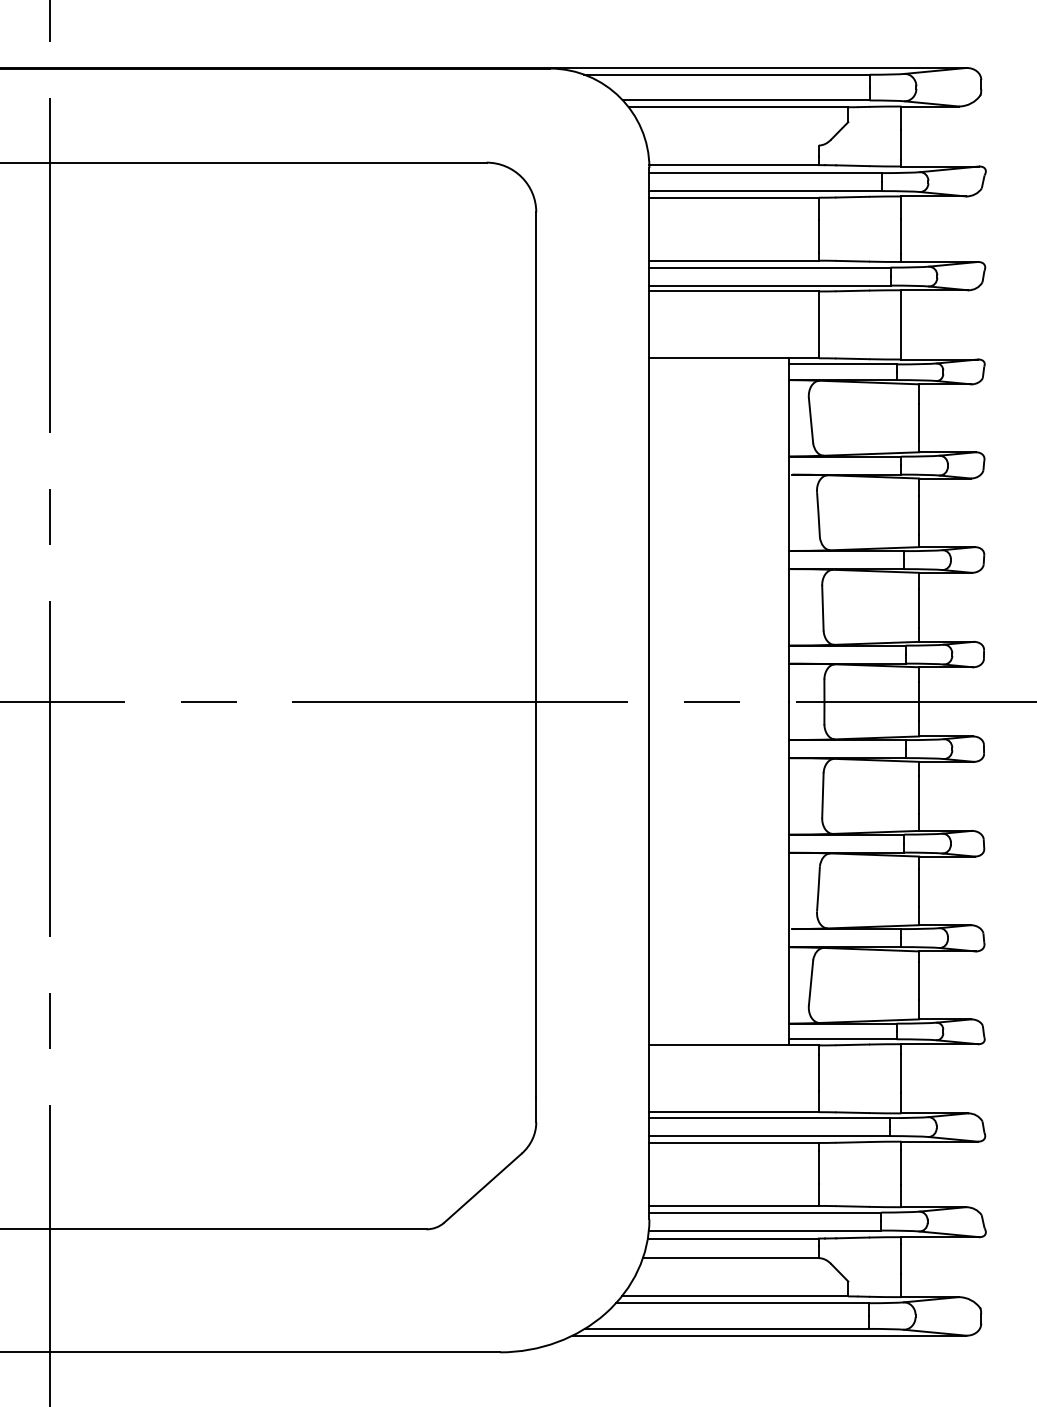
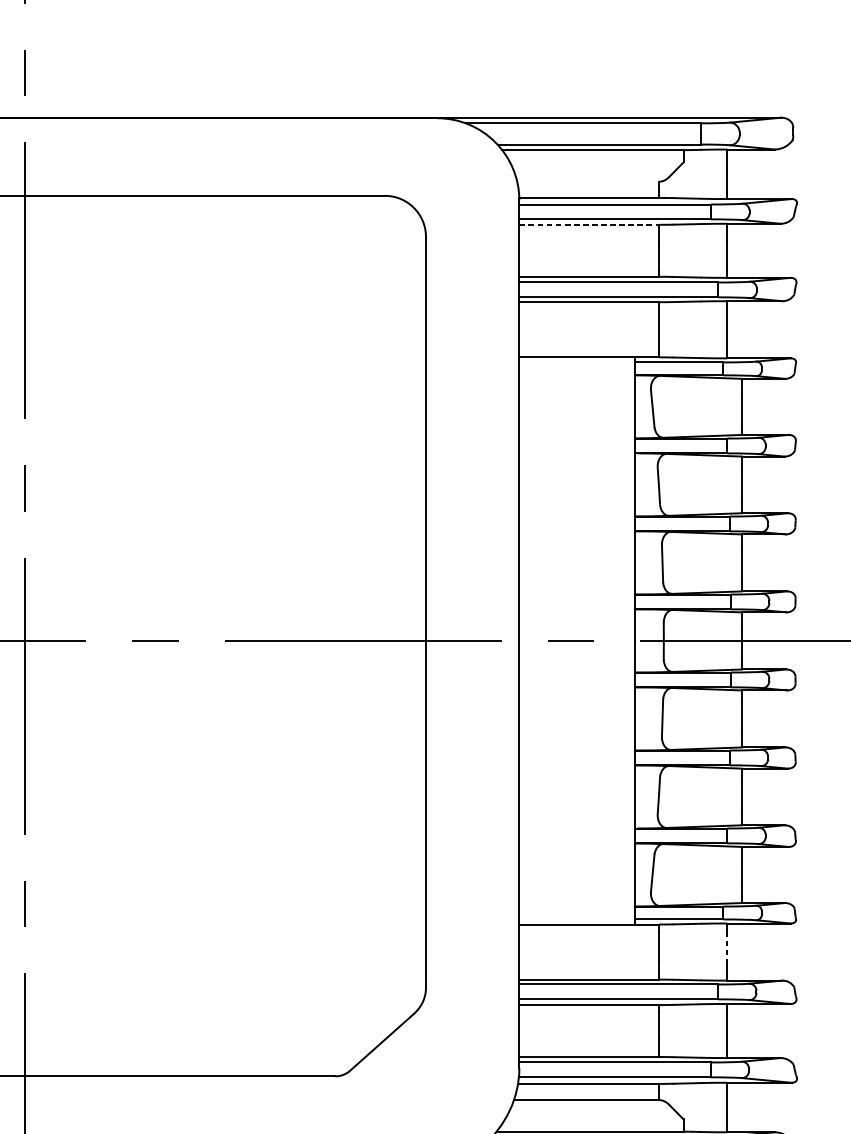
line: (734, 197) -> (589, 224), solid -> dashed
line: (901, 1073) -> (727, 947), solid -> dashed

